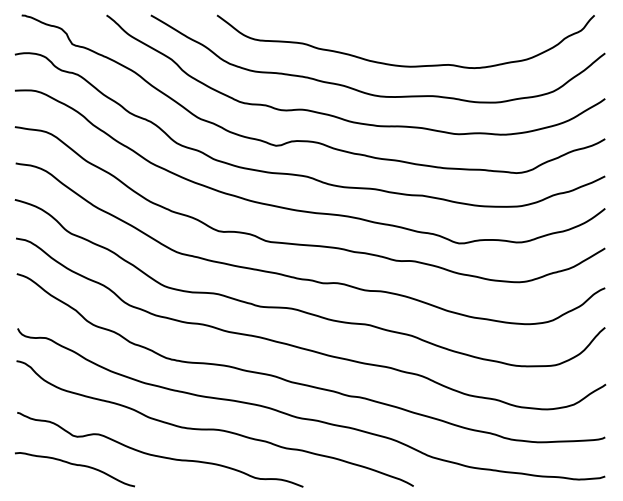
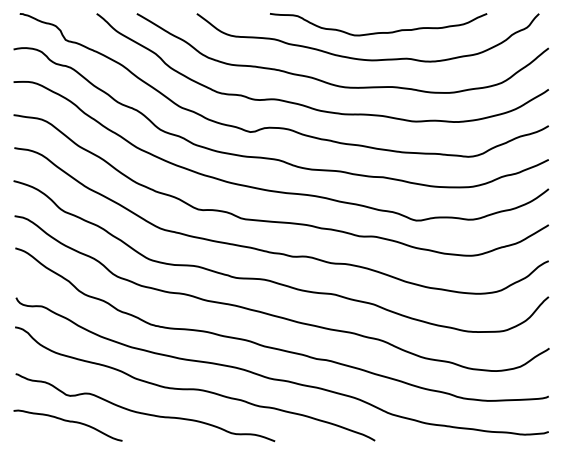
curve: (417, 35) -> (378, 32), added

